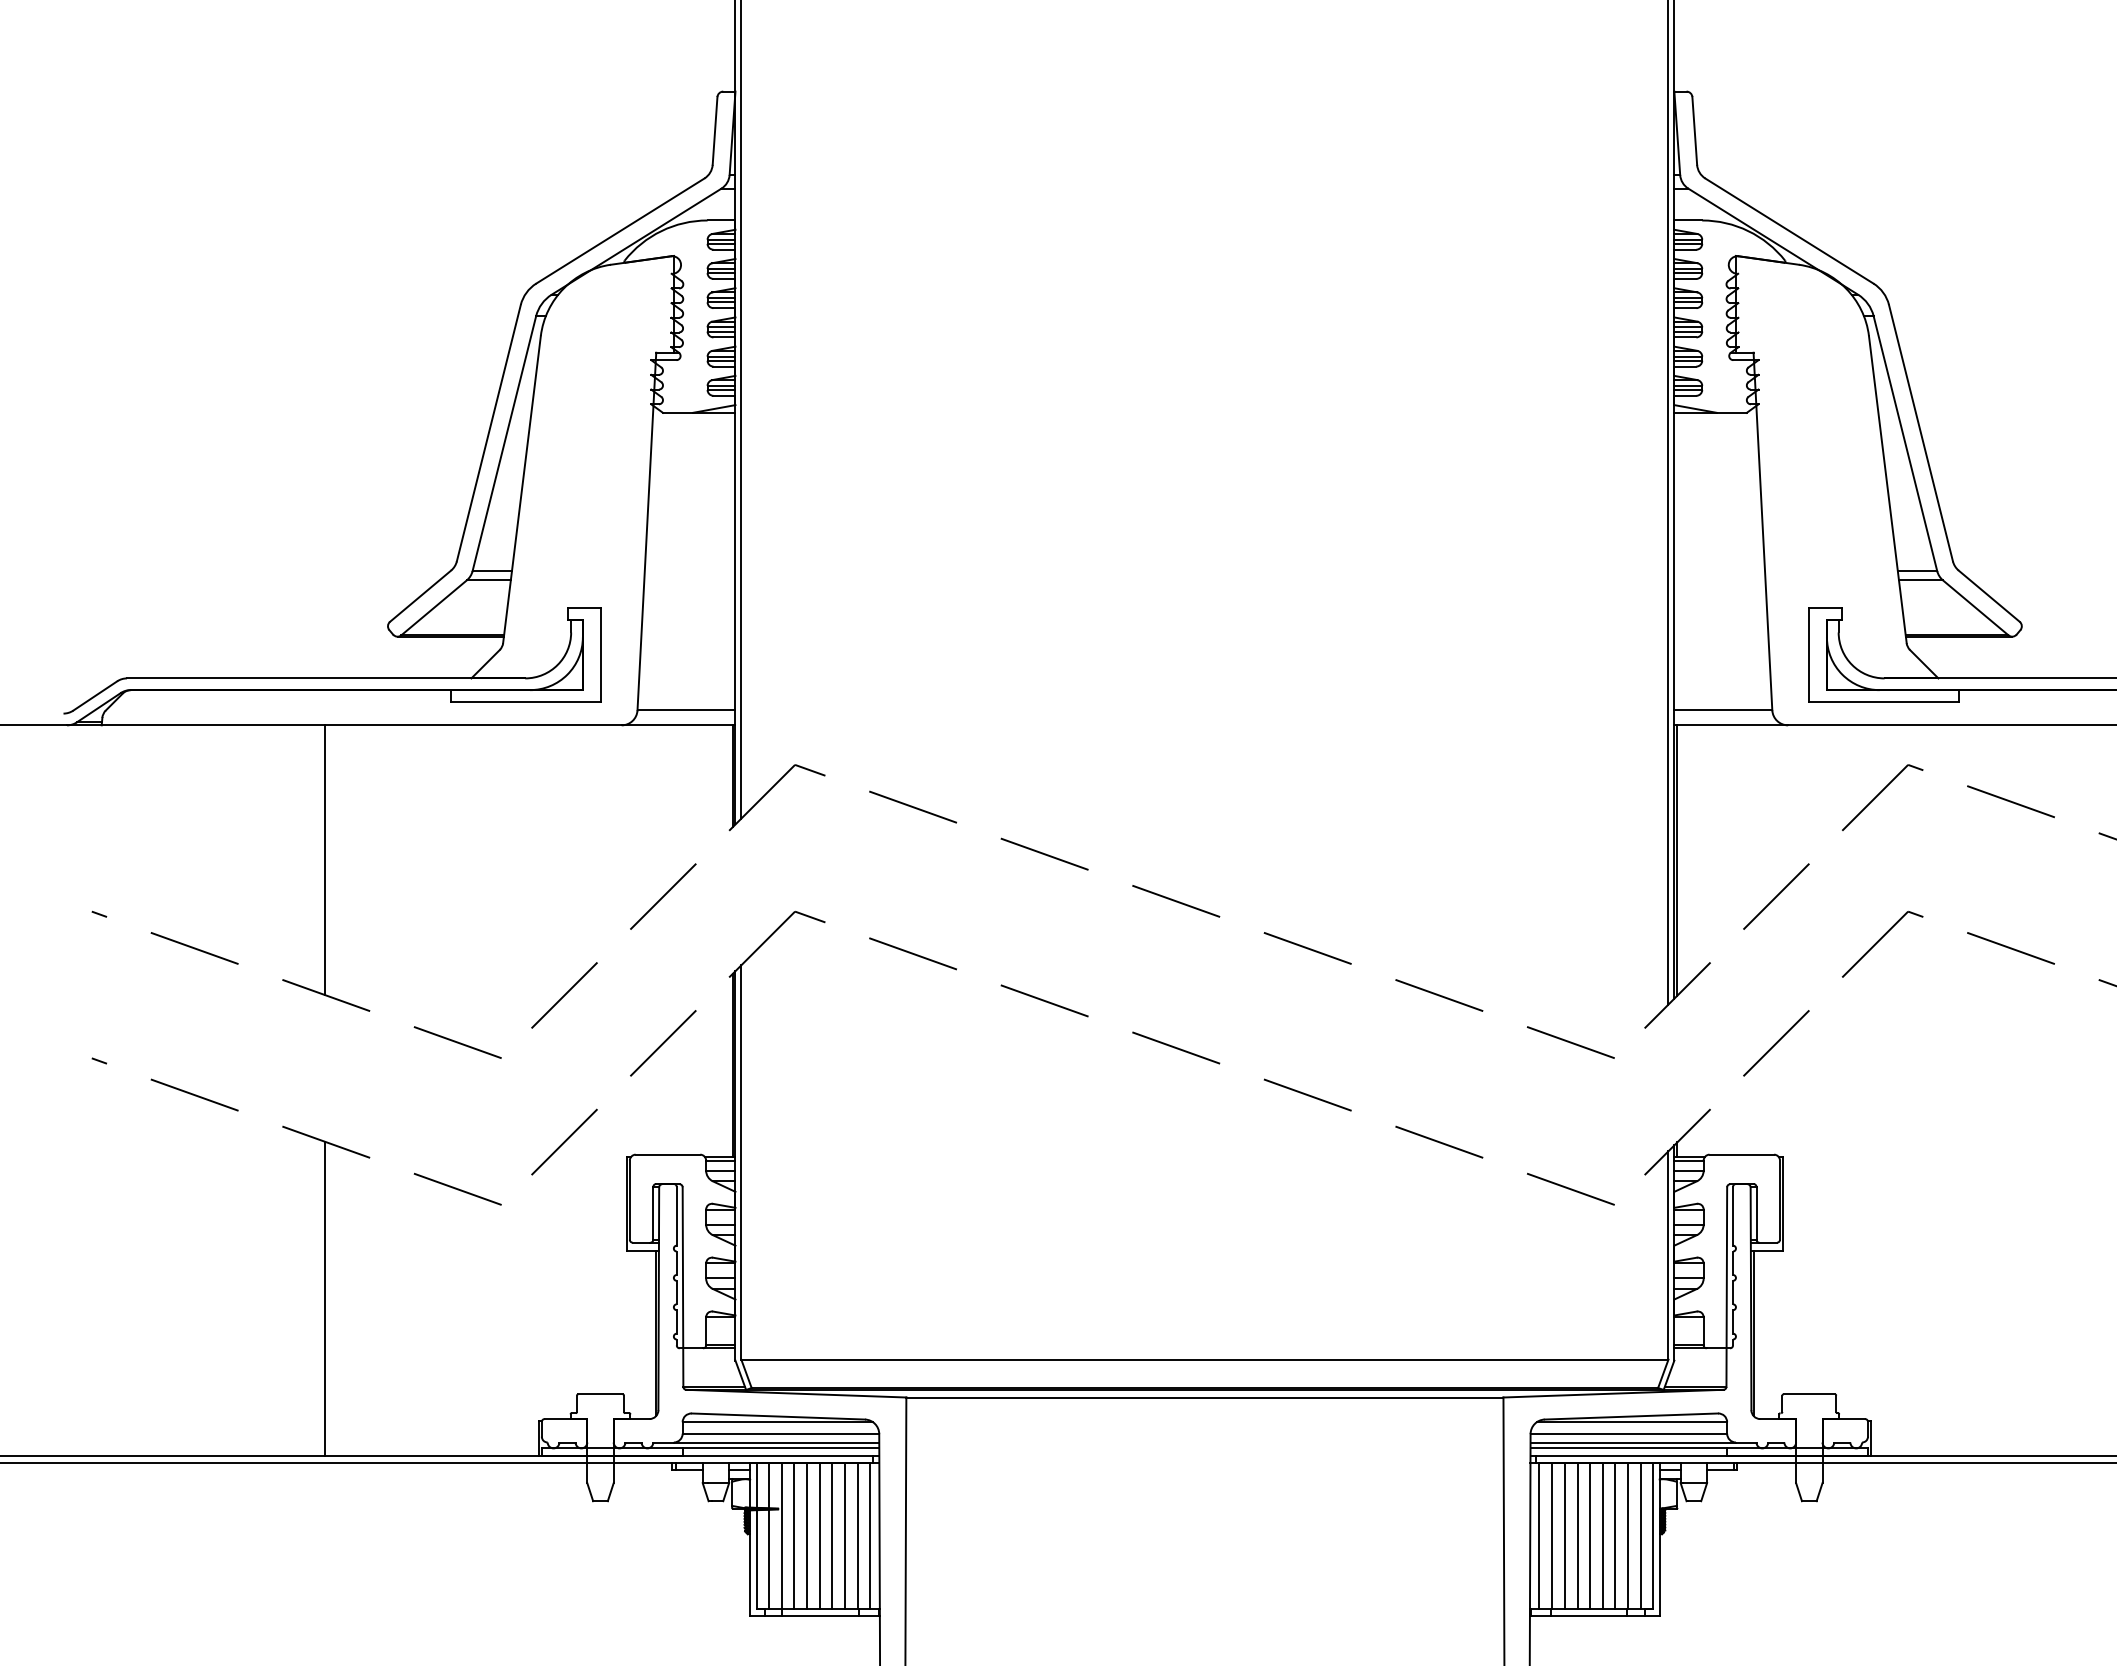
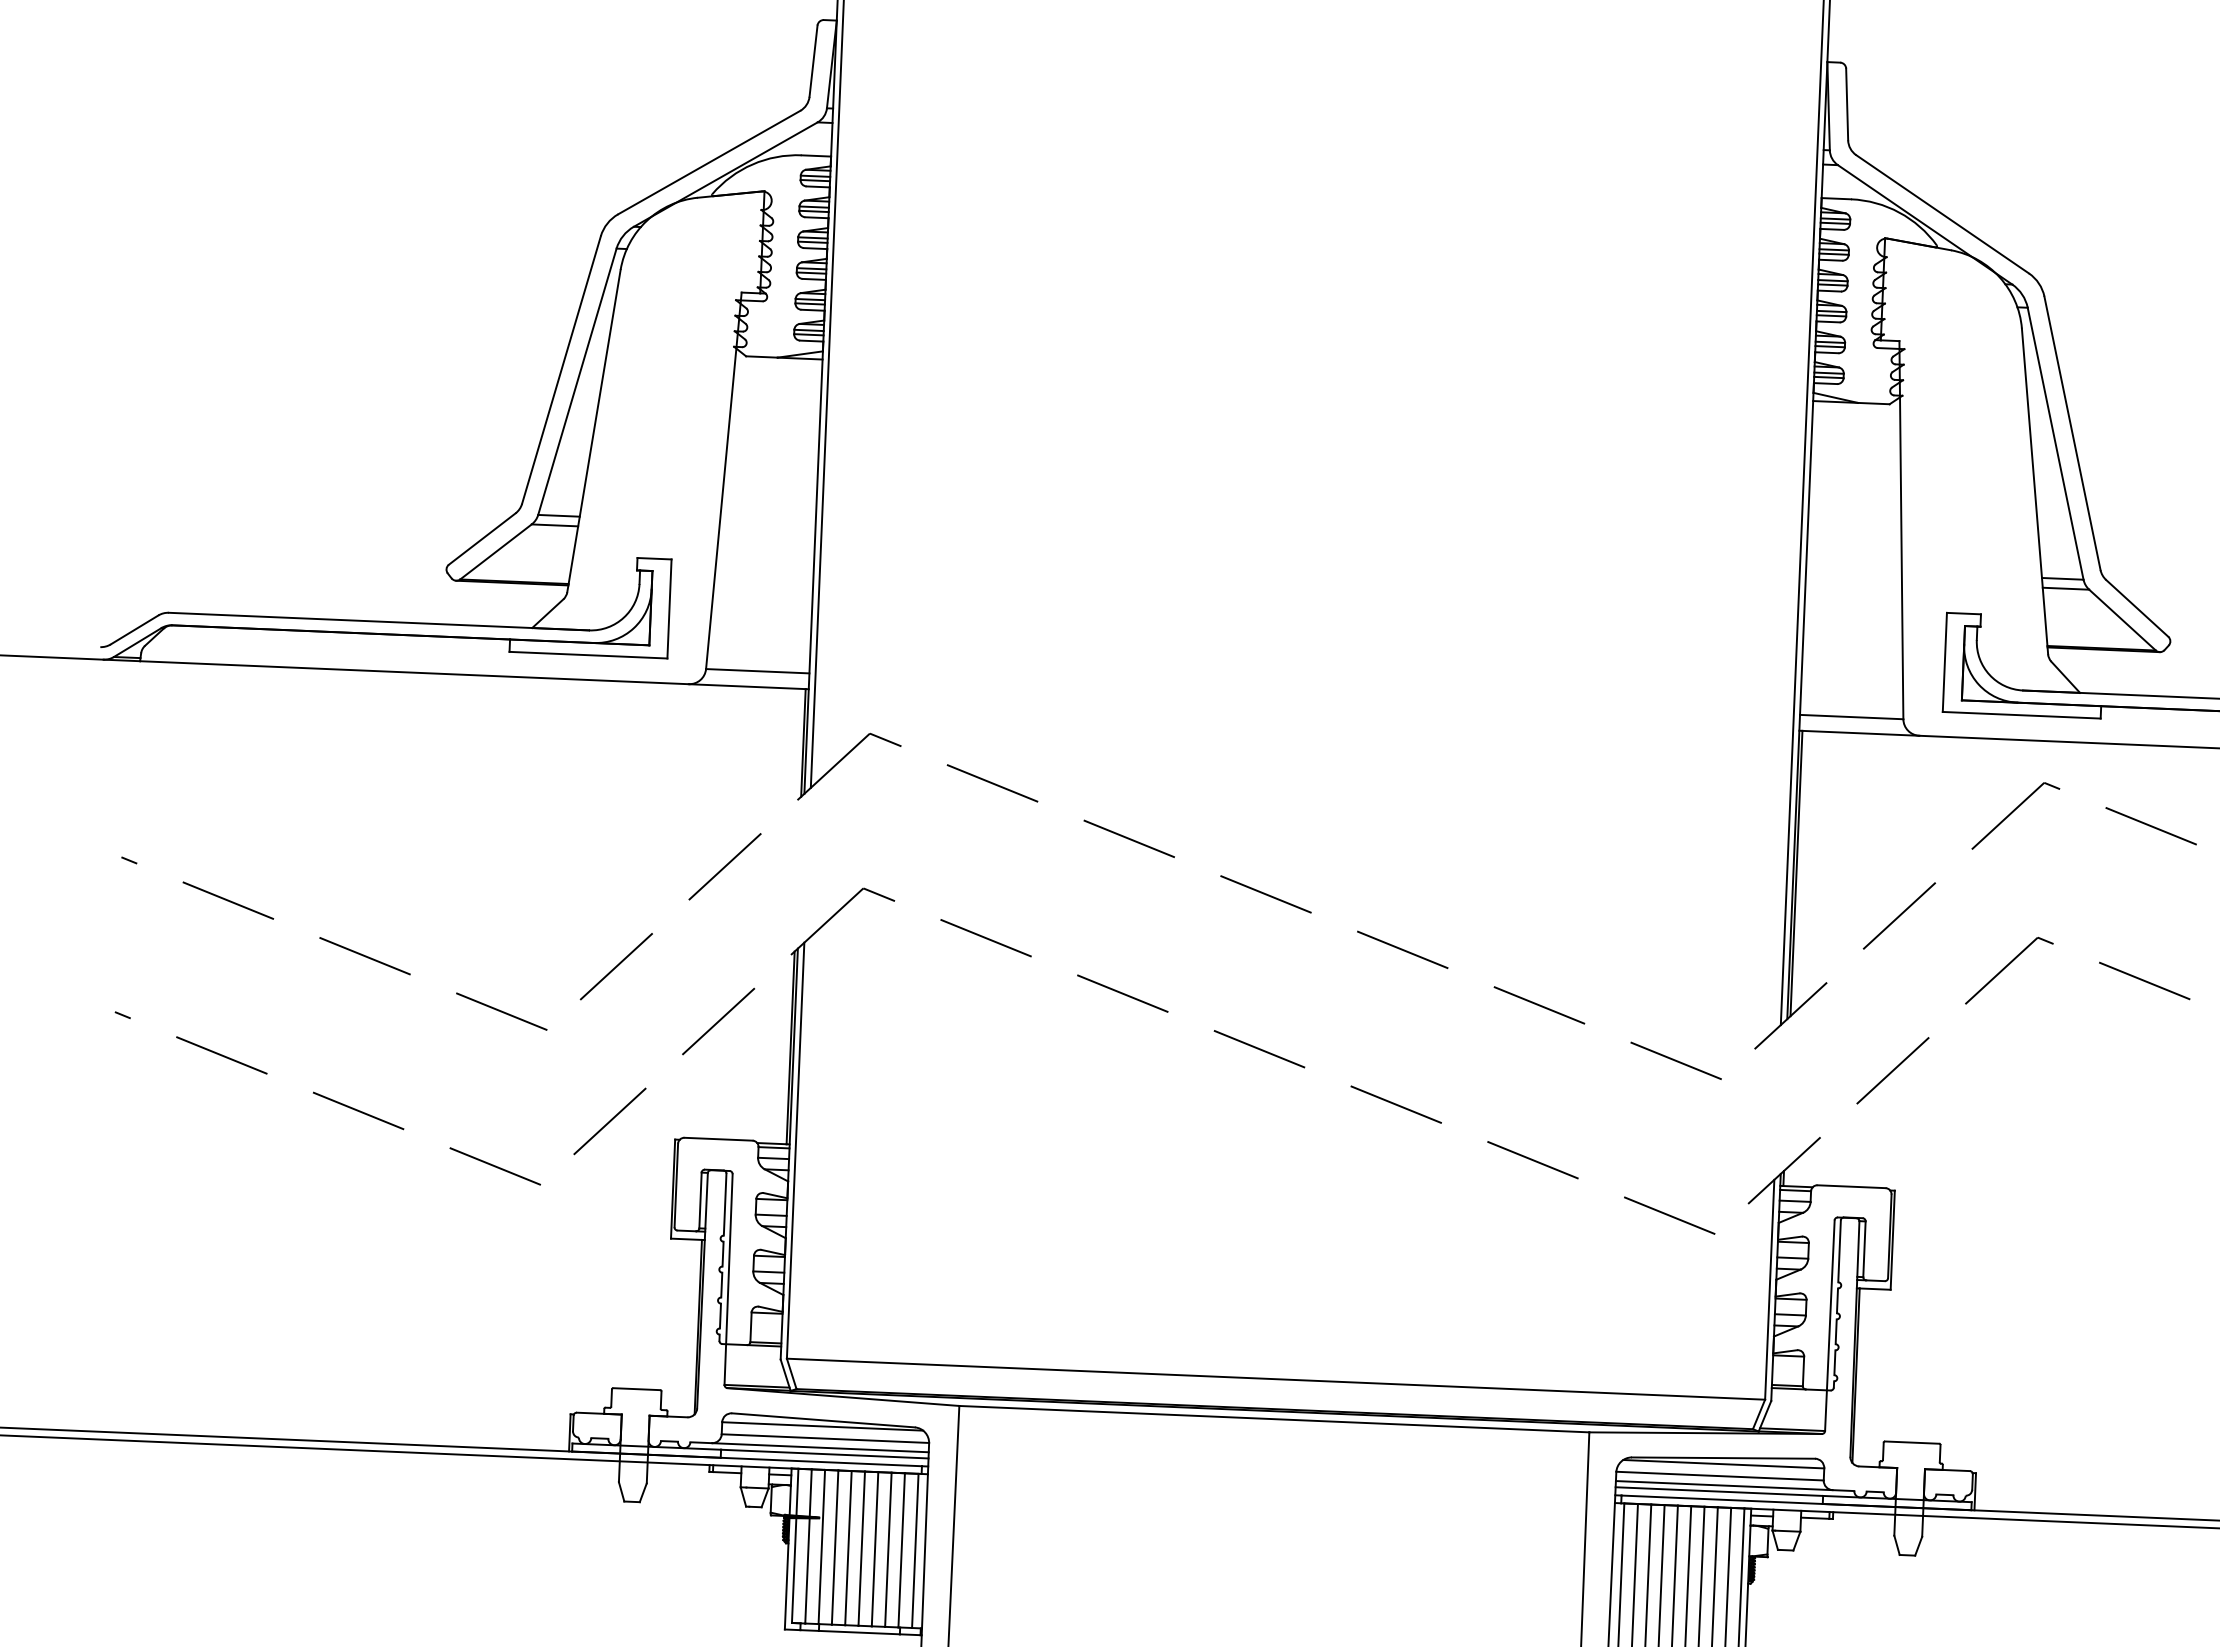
line: (324, 859) -> (369, 812), removed
line: (324, 1298) -> (349, 1275), removed

